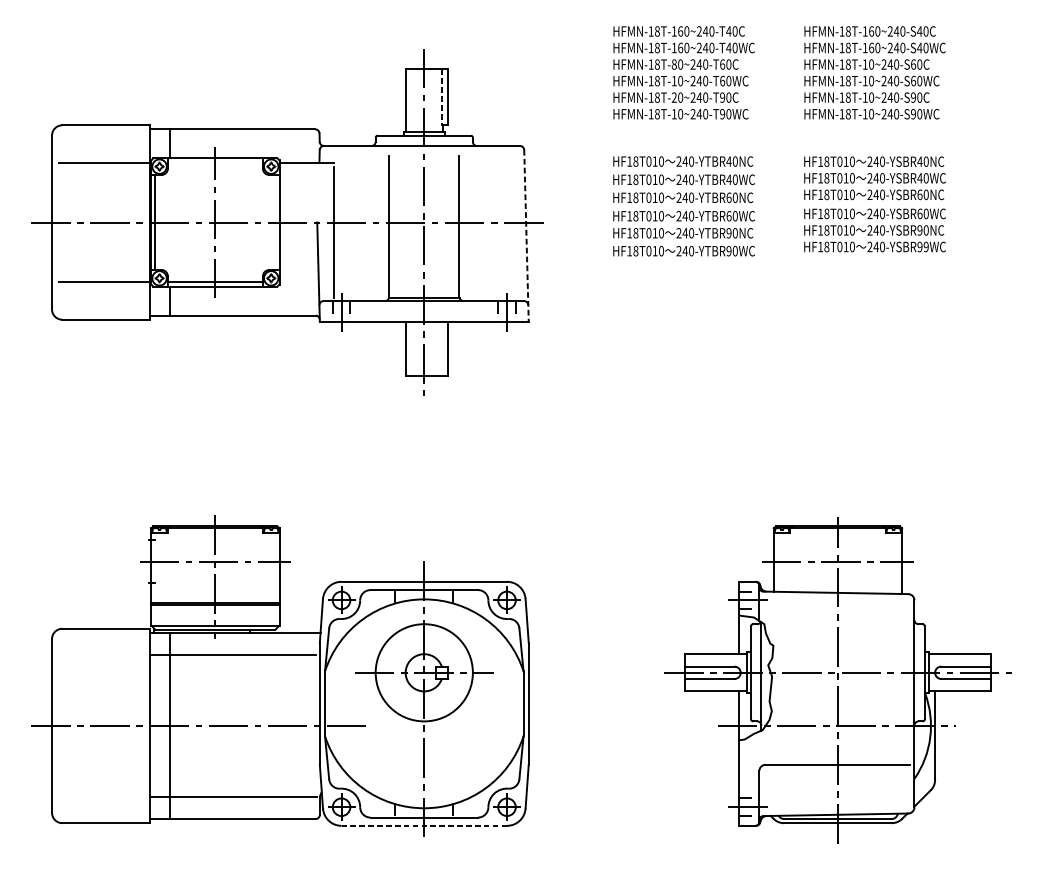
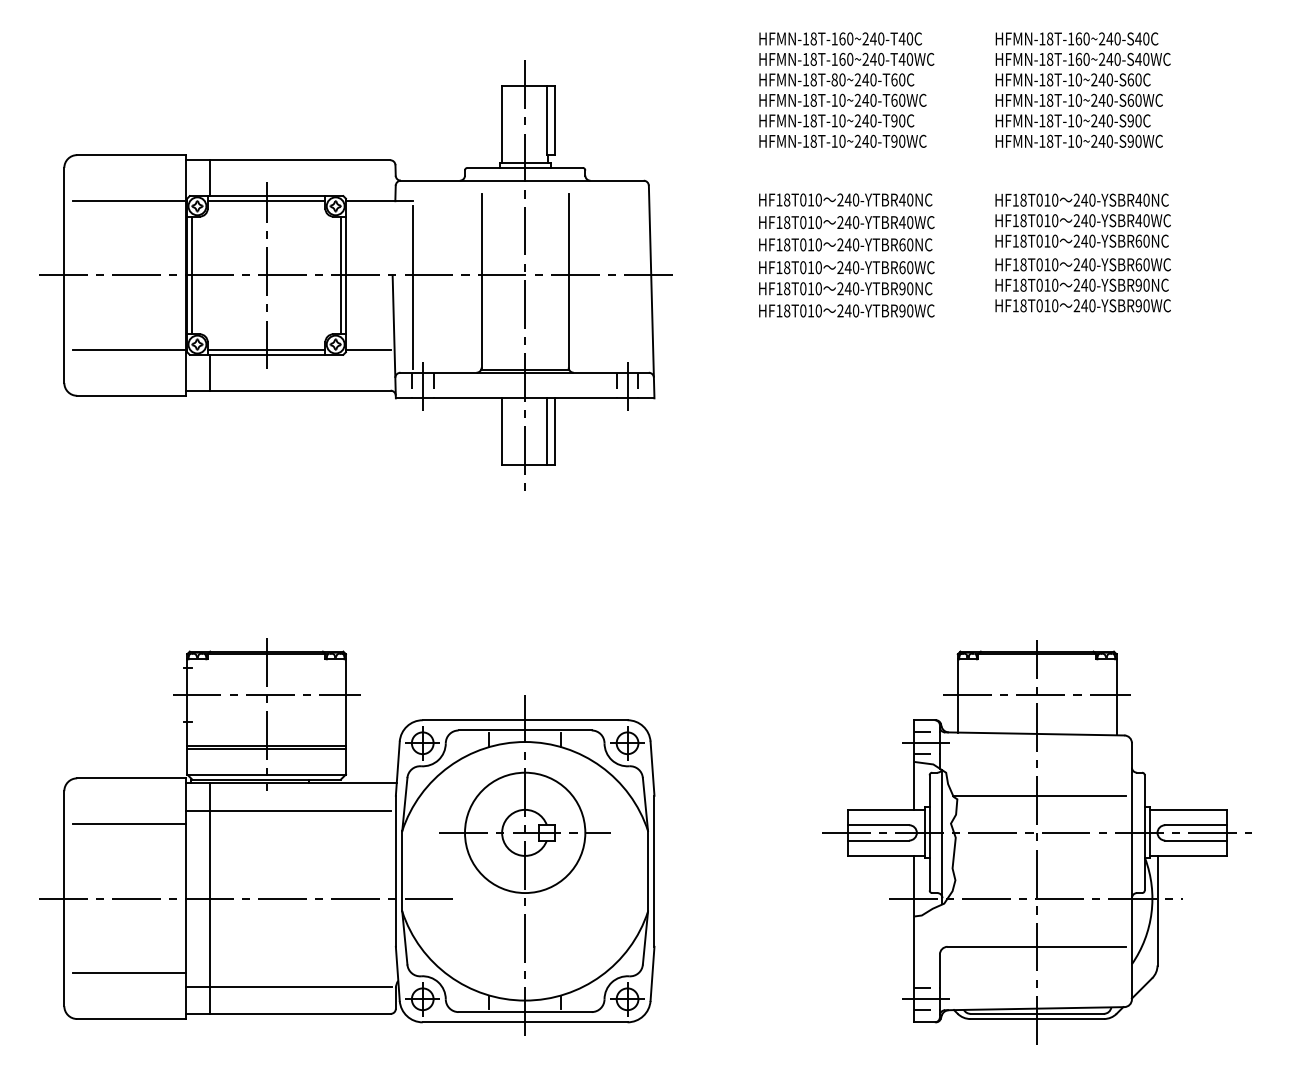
line: (441, 97) -> (546, 120), dashed -> solid
text: (674, 97) -> (834, 120), HFMN-18T-20~240-T90C -> HFMN-18T-10~240-T90C
line: (215, 162) -> (266, 201), added
line: (275, 222) -> (340, 275), added
line: (526, 236) -> (651, 292), dashed -> solid
text: (926, 246) -> (1146, 305), 240-YSBR99WC -> 240-YSBR90WC
line: (297, 282) -> (368, 349), added
line: (441, 348) -> (546, 431), added
line: (839, 642) -> (1039, 795), added
line: (104, 666) -> (129, 824), added
line: (104, 785) -> (129, 972), added
line: (424, 825) -> (525, 1022), dashed -> solid

